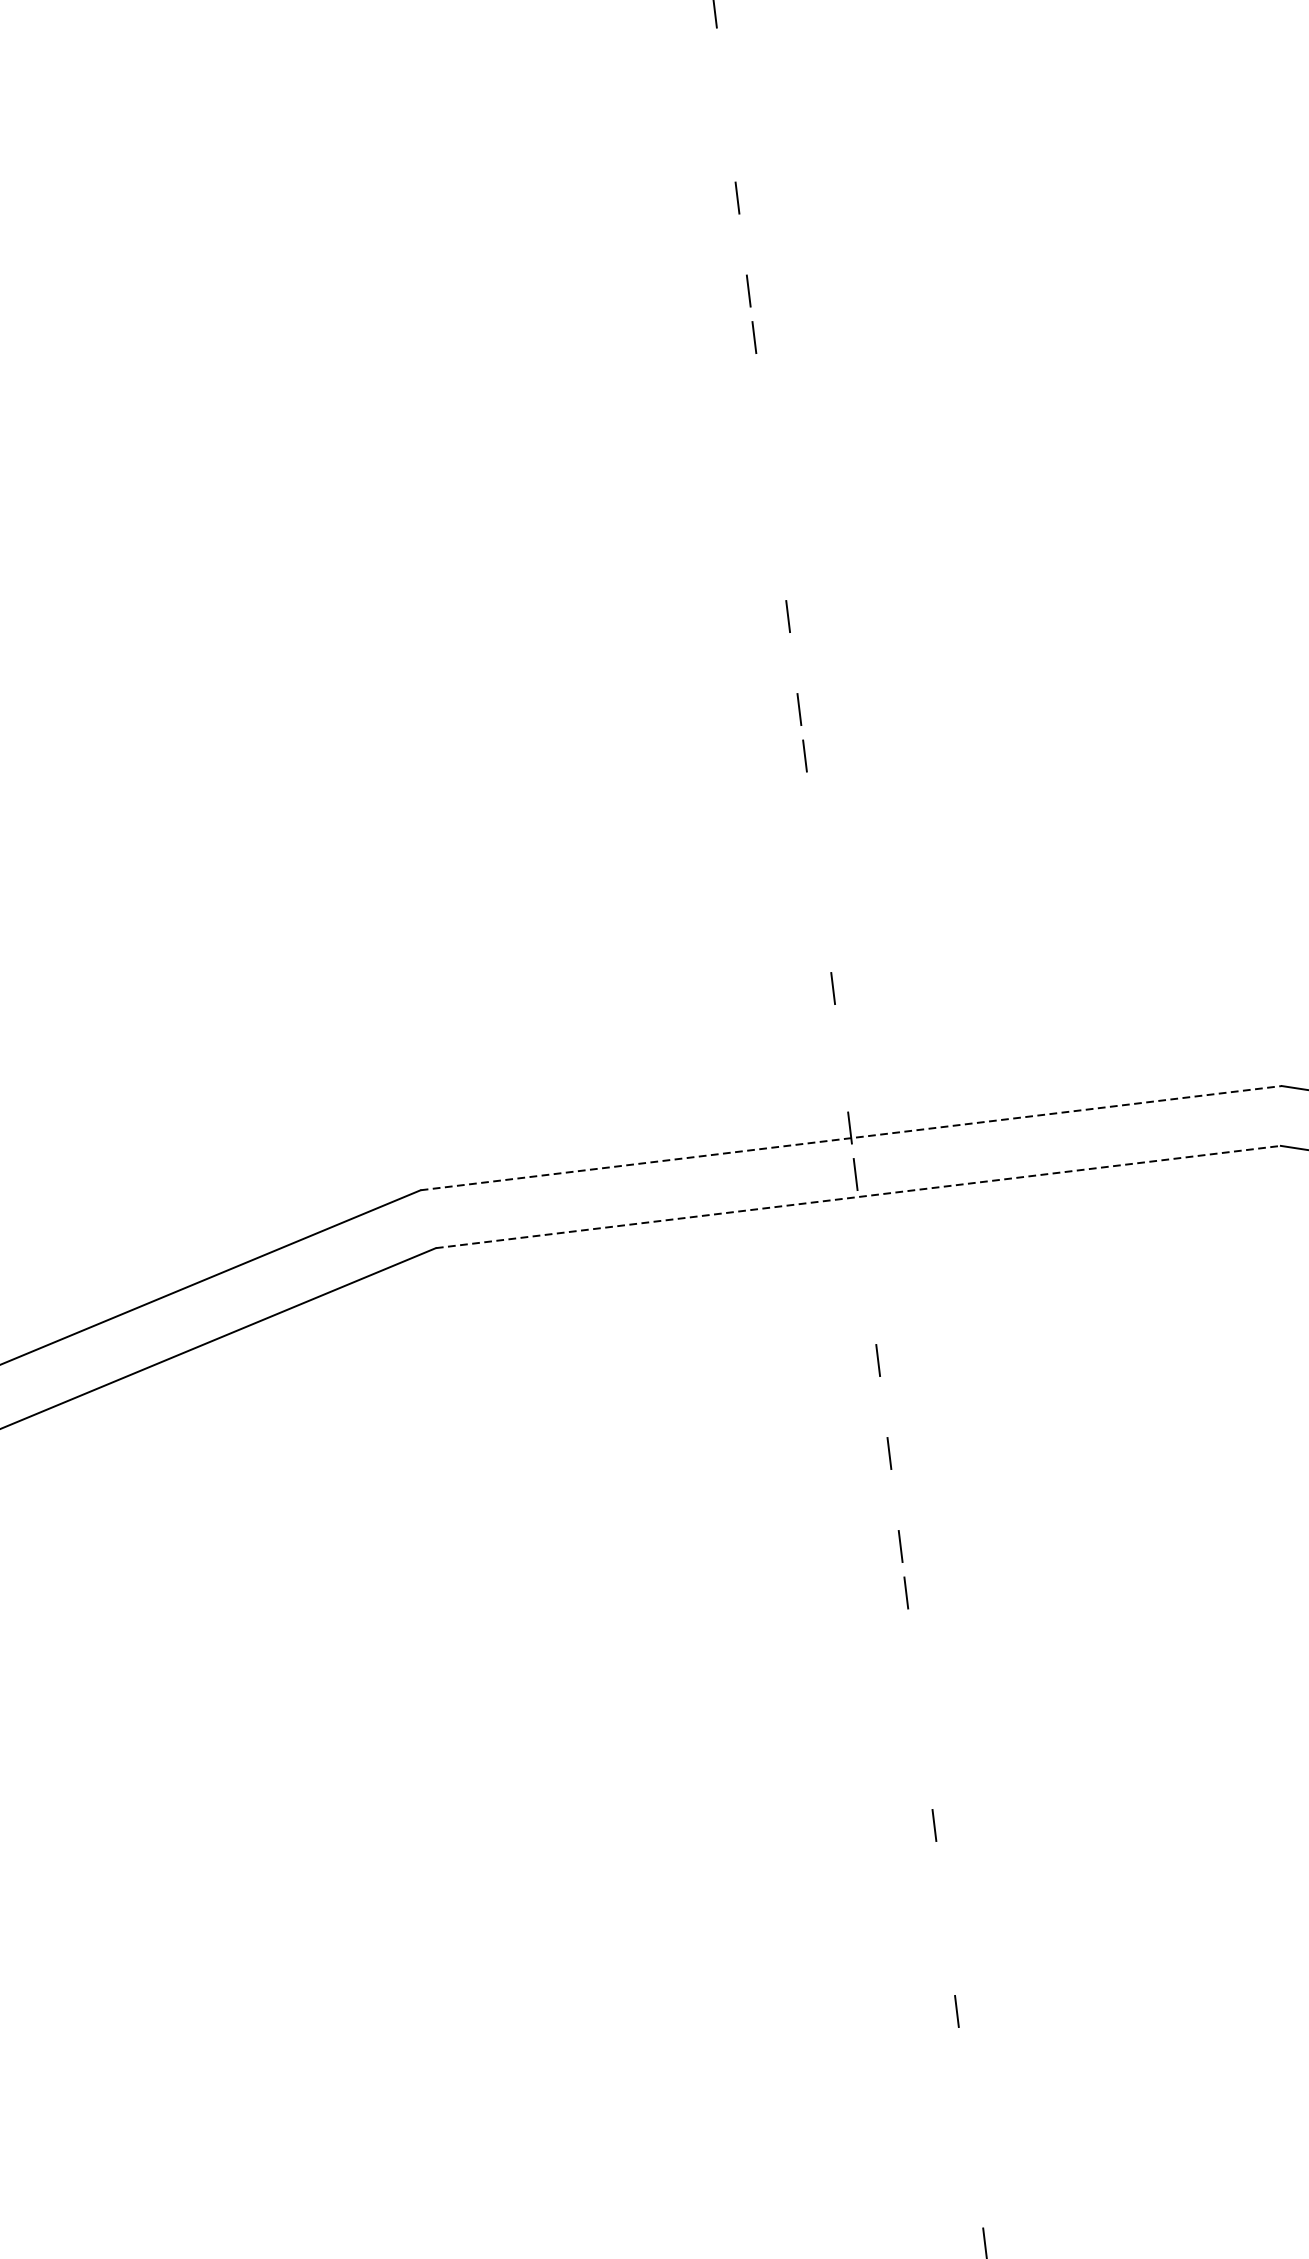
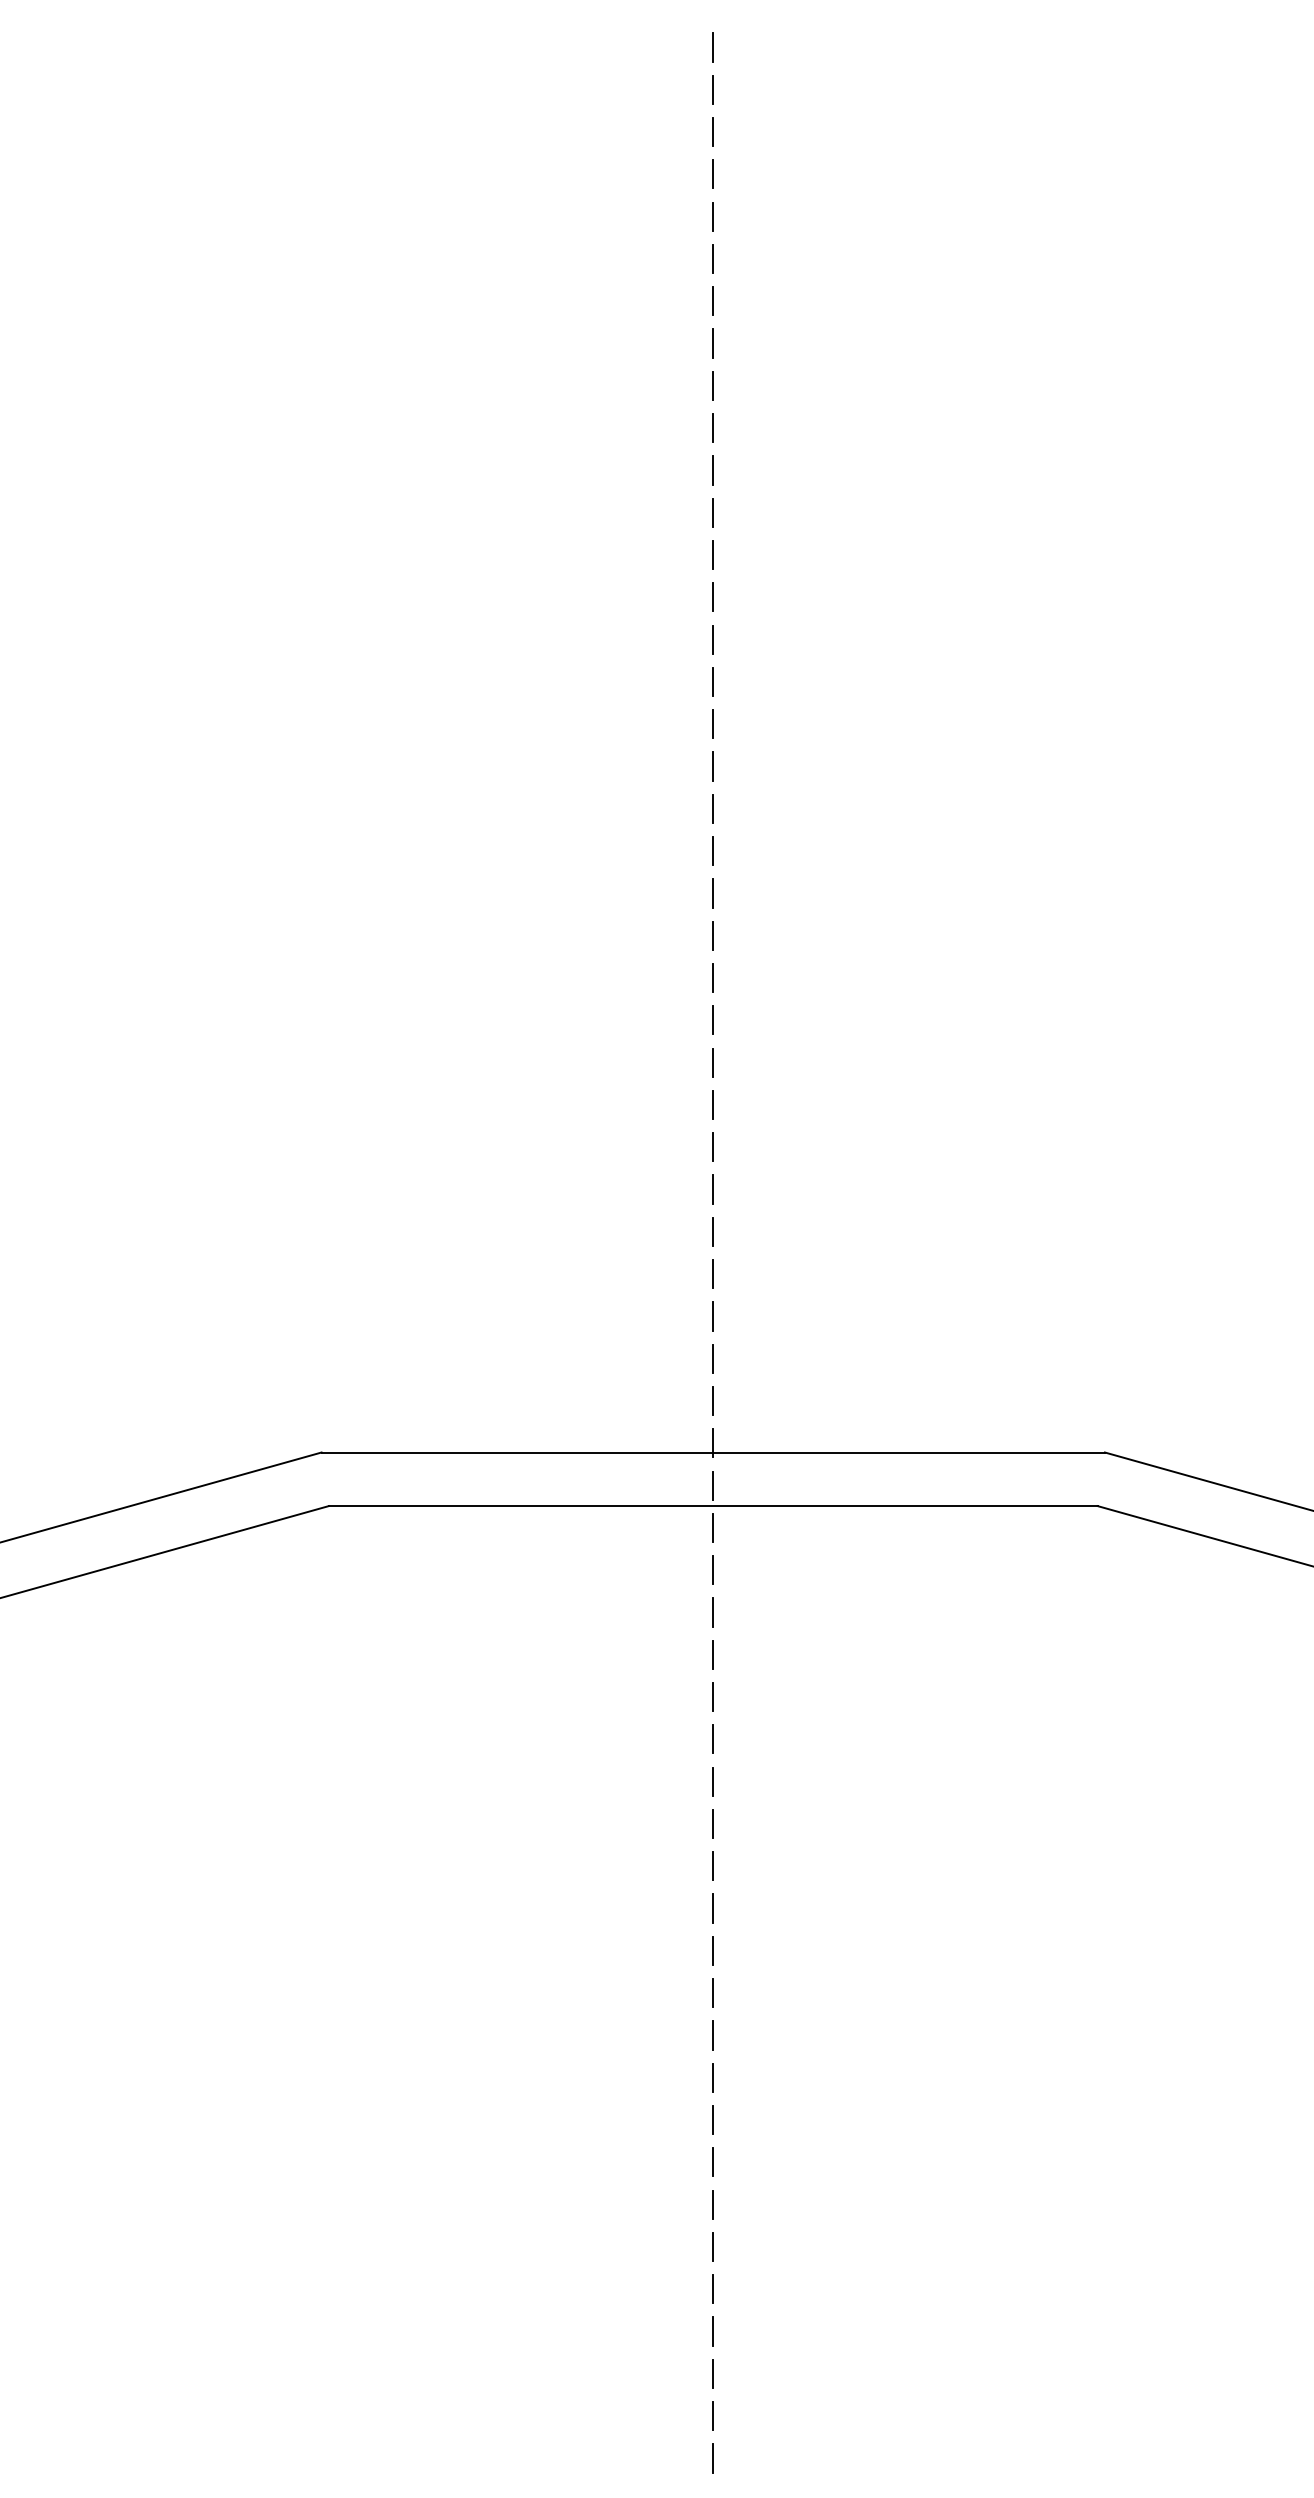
line: (720, 58) -> (713, 470), added
line: (726, 104) -> (713, 512), added
line: (730, 151) -> (712, 554), added
line: (743, 244) -> (713, 639), added
line: (760, 383) -> (713, 766), added
line: (765, 430) -> (713, 808), added
line: (771, 477) -> (713, 851), added
line: (777, 523) -> (713, 893), added
line: (781, 569) -> (712, 935), added
line: (794, 663) -> (713, 1020), added
line: (810, 802) -> (713, 1147), added
line: (816, 848) -> (713, 1189), added
line: (822, 895) -> (713, 1231), added
line: (827, 942) -> (713, 1274), added
line: (839, 1034) -> (713, 1358), added
line: (844, 1080) -> (713, 1400), added
line: (851, 1138) -> (713, 1452), dashed -> solid
line: (858, 1197) -> (713, 1506), dashed -> solid
line: (861, 1220) -> (713, 1527), added
line: (867, 1267) -> (713, 1570), added
line: (872, 1313) -> (713, 1612), added
line: (884, 1407) -> (713, 1697), added
line: (895, 1499) -> (713, 1781), added
line: (912, 1639) -> (713, 1908), added
line: (917, 1685) -> (713, 1950), added
line: (923, 1732) -> (713, 1993), added
line: (929, 1778) -> (713, 2035), added
line: (940, 1871) -> (713, 2119), added
line: (945, 1918) -> (713, 2162), added
line: (951, 1964) -> (713, 2204), added
line: (962, 2058) -> (713, 2289), added
line: (968, 2104) -> (713, 2331), added
line: (974, 2150) -> (713, 2373), added
line: (979, 2197) -> (713, 2416), added

